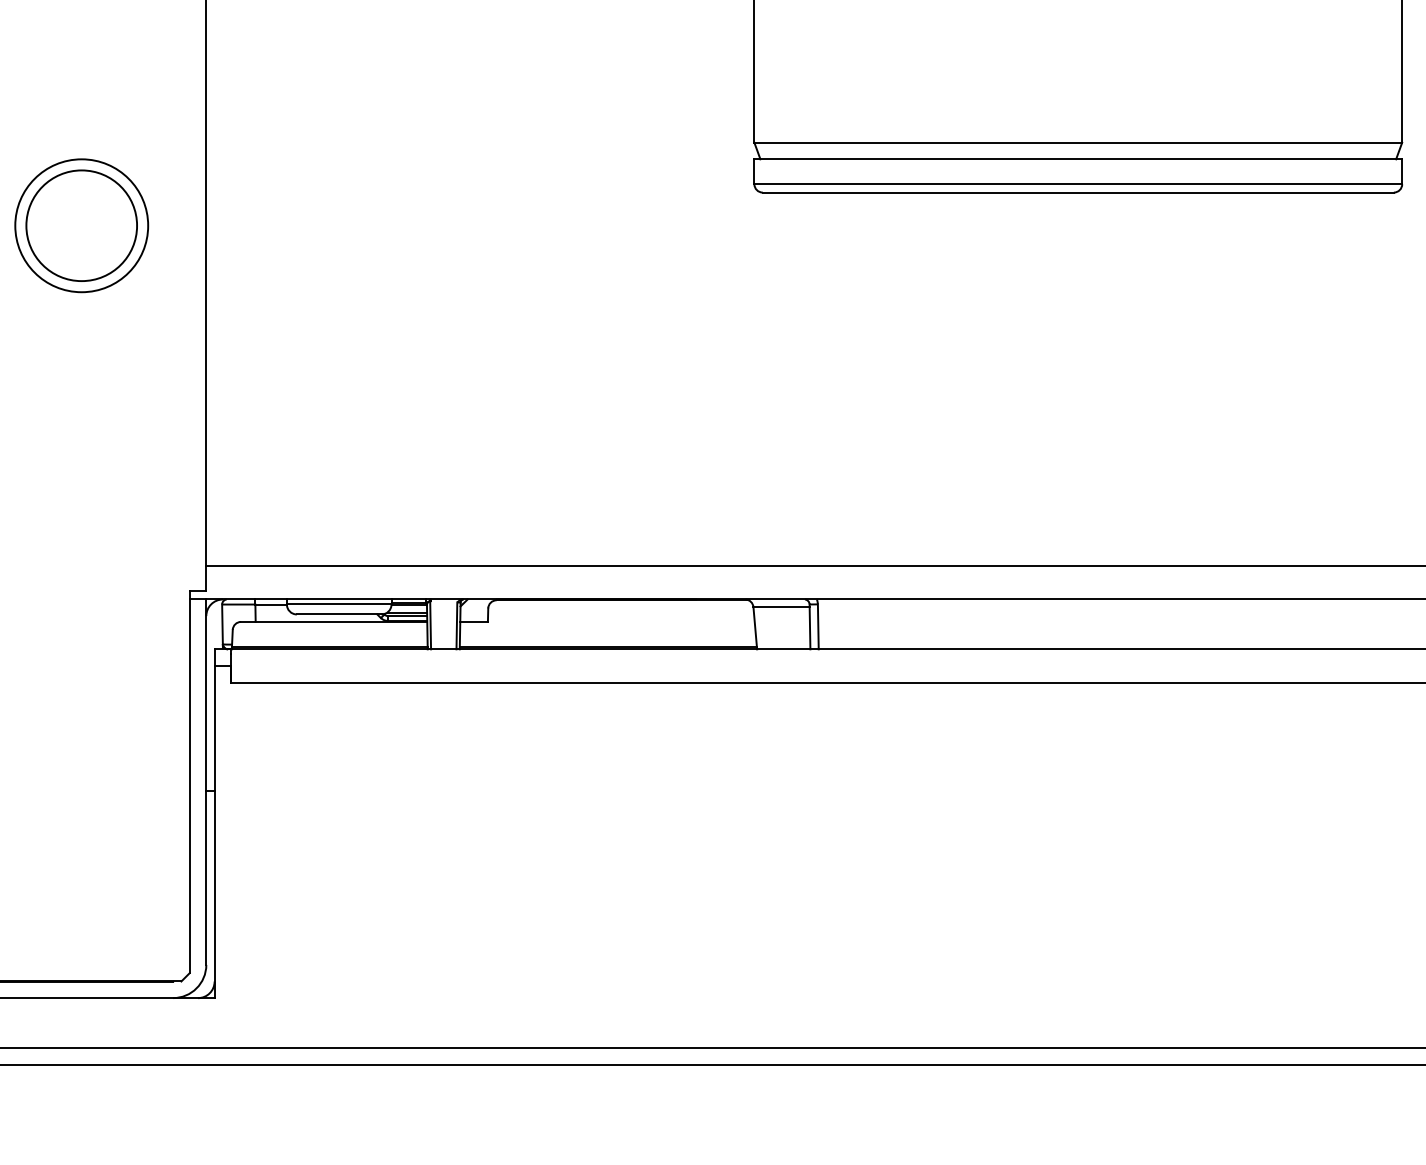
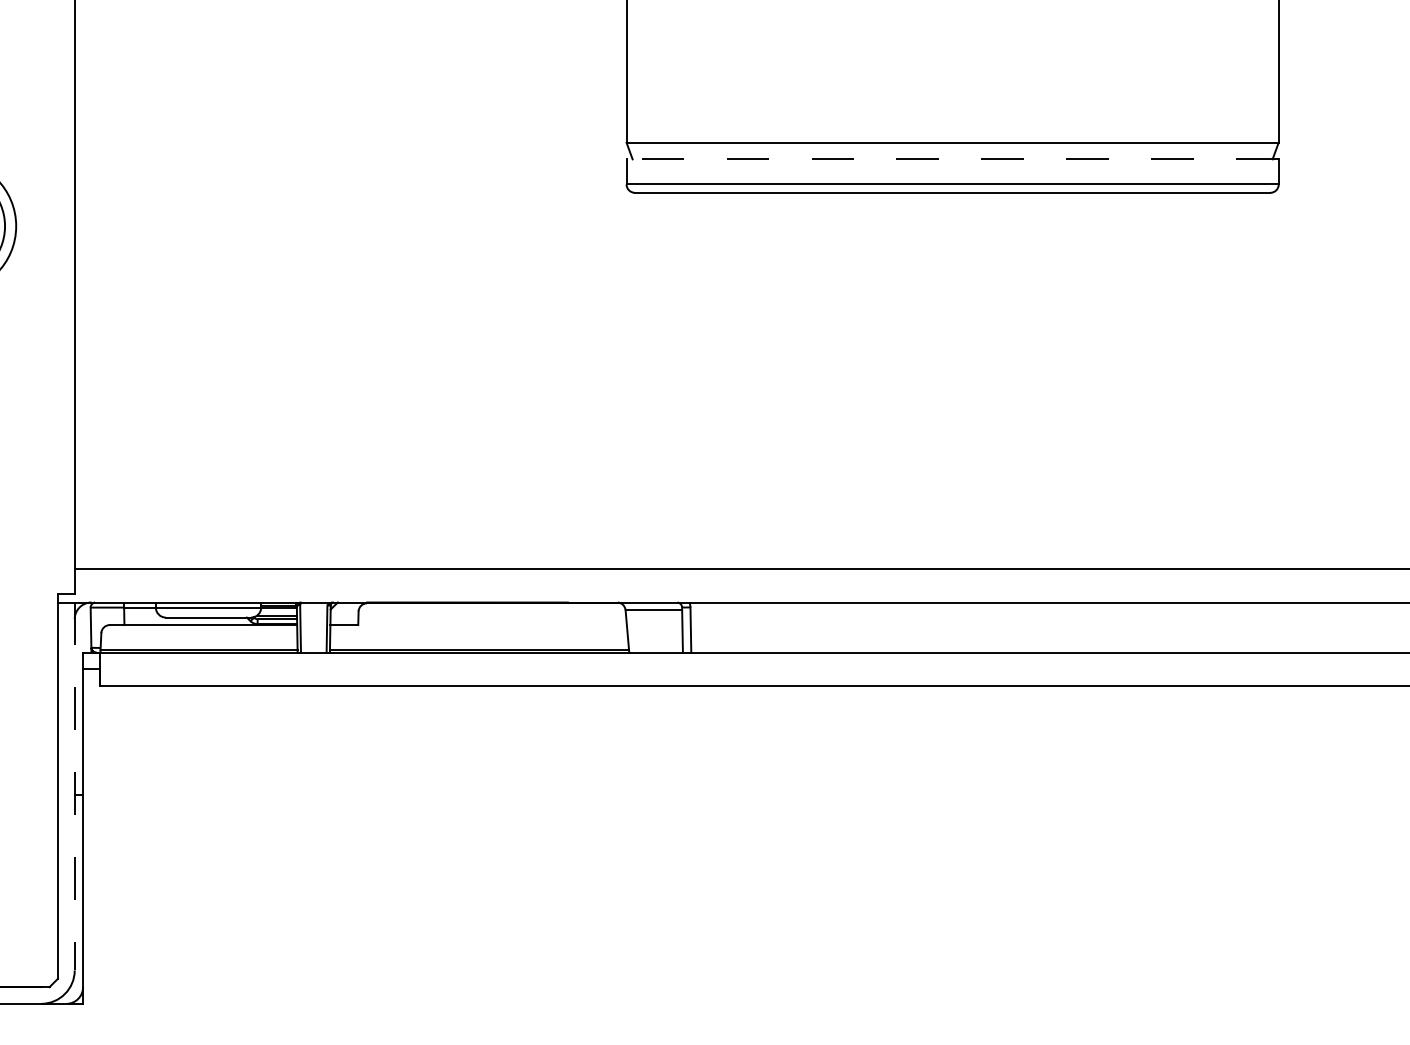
line: (1078, 159) -> (952, 159), solid -> dashed
line: (206, 782) -> (74, 786), solid -> dashed

